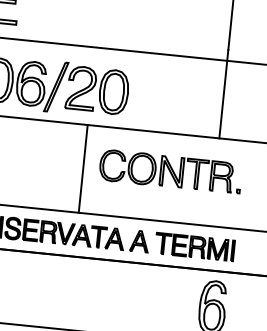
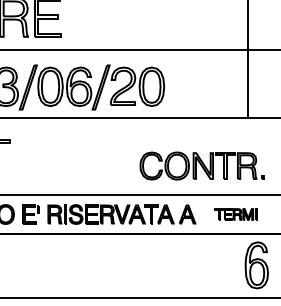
line: (82, 167) -> (131, 155), removed
part: (169, 170) -> (201, 165), moved
part: (194, 246) -> (235, 214), size x0.6

